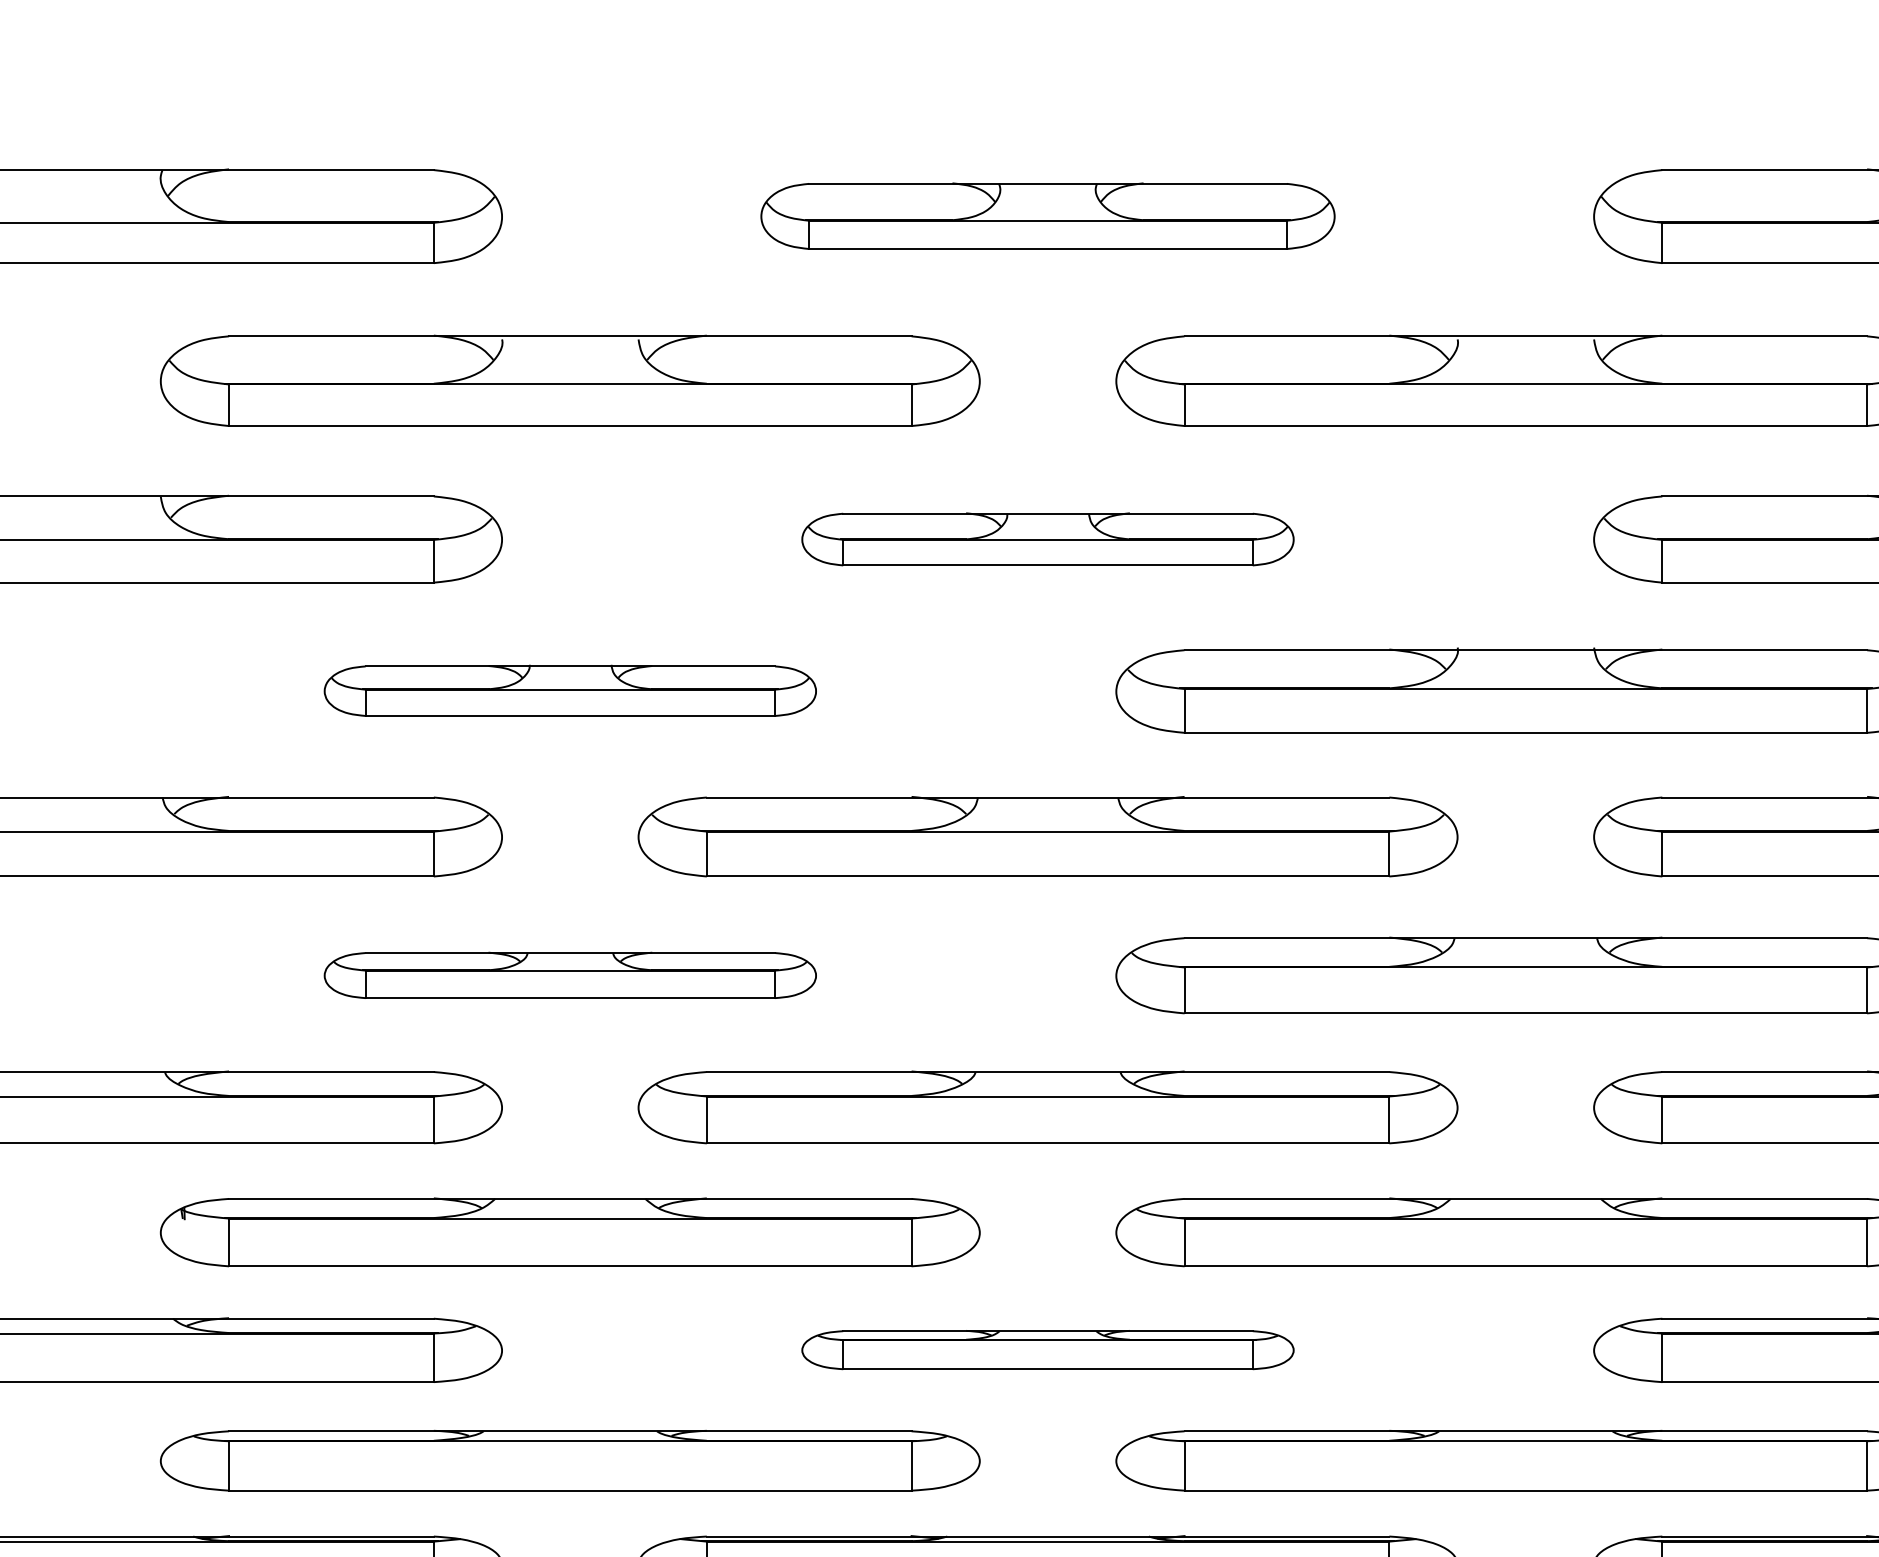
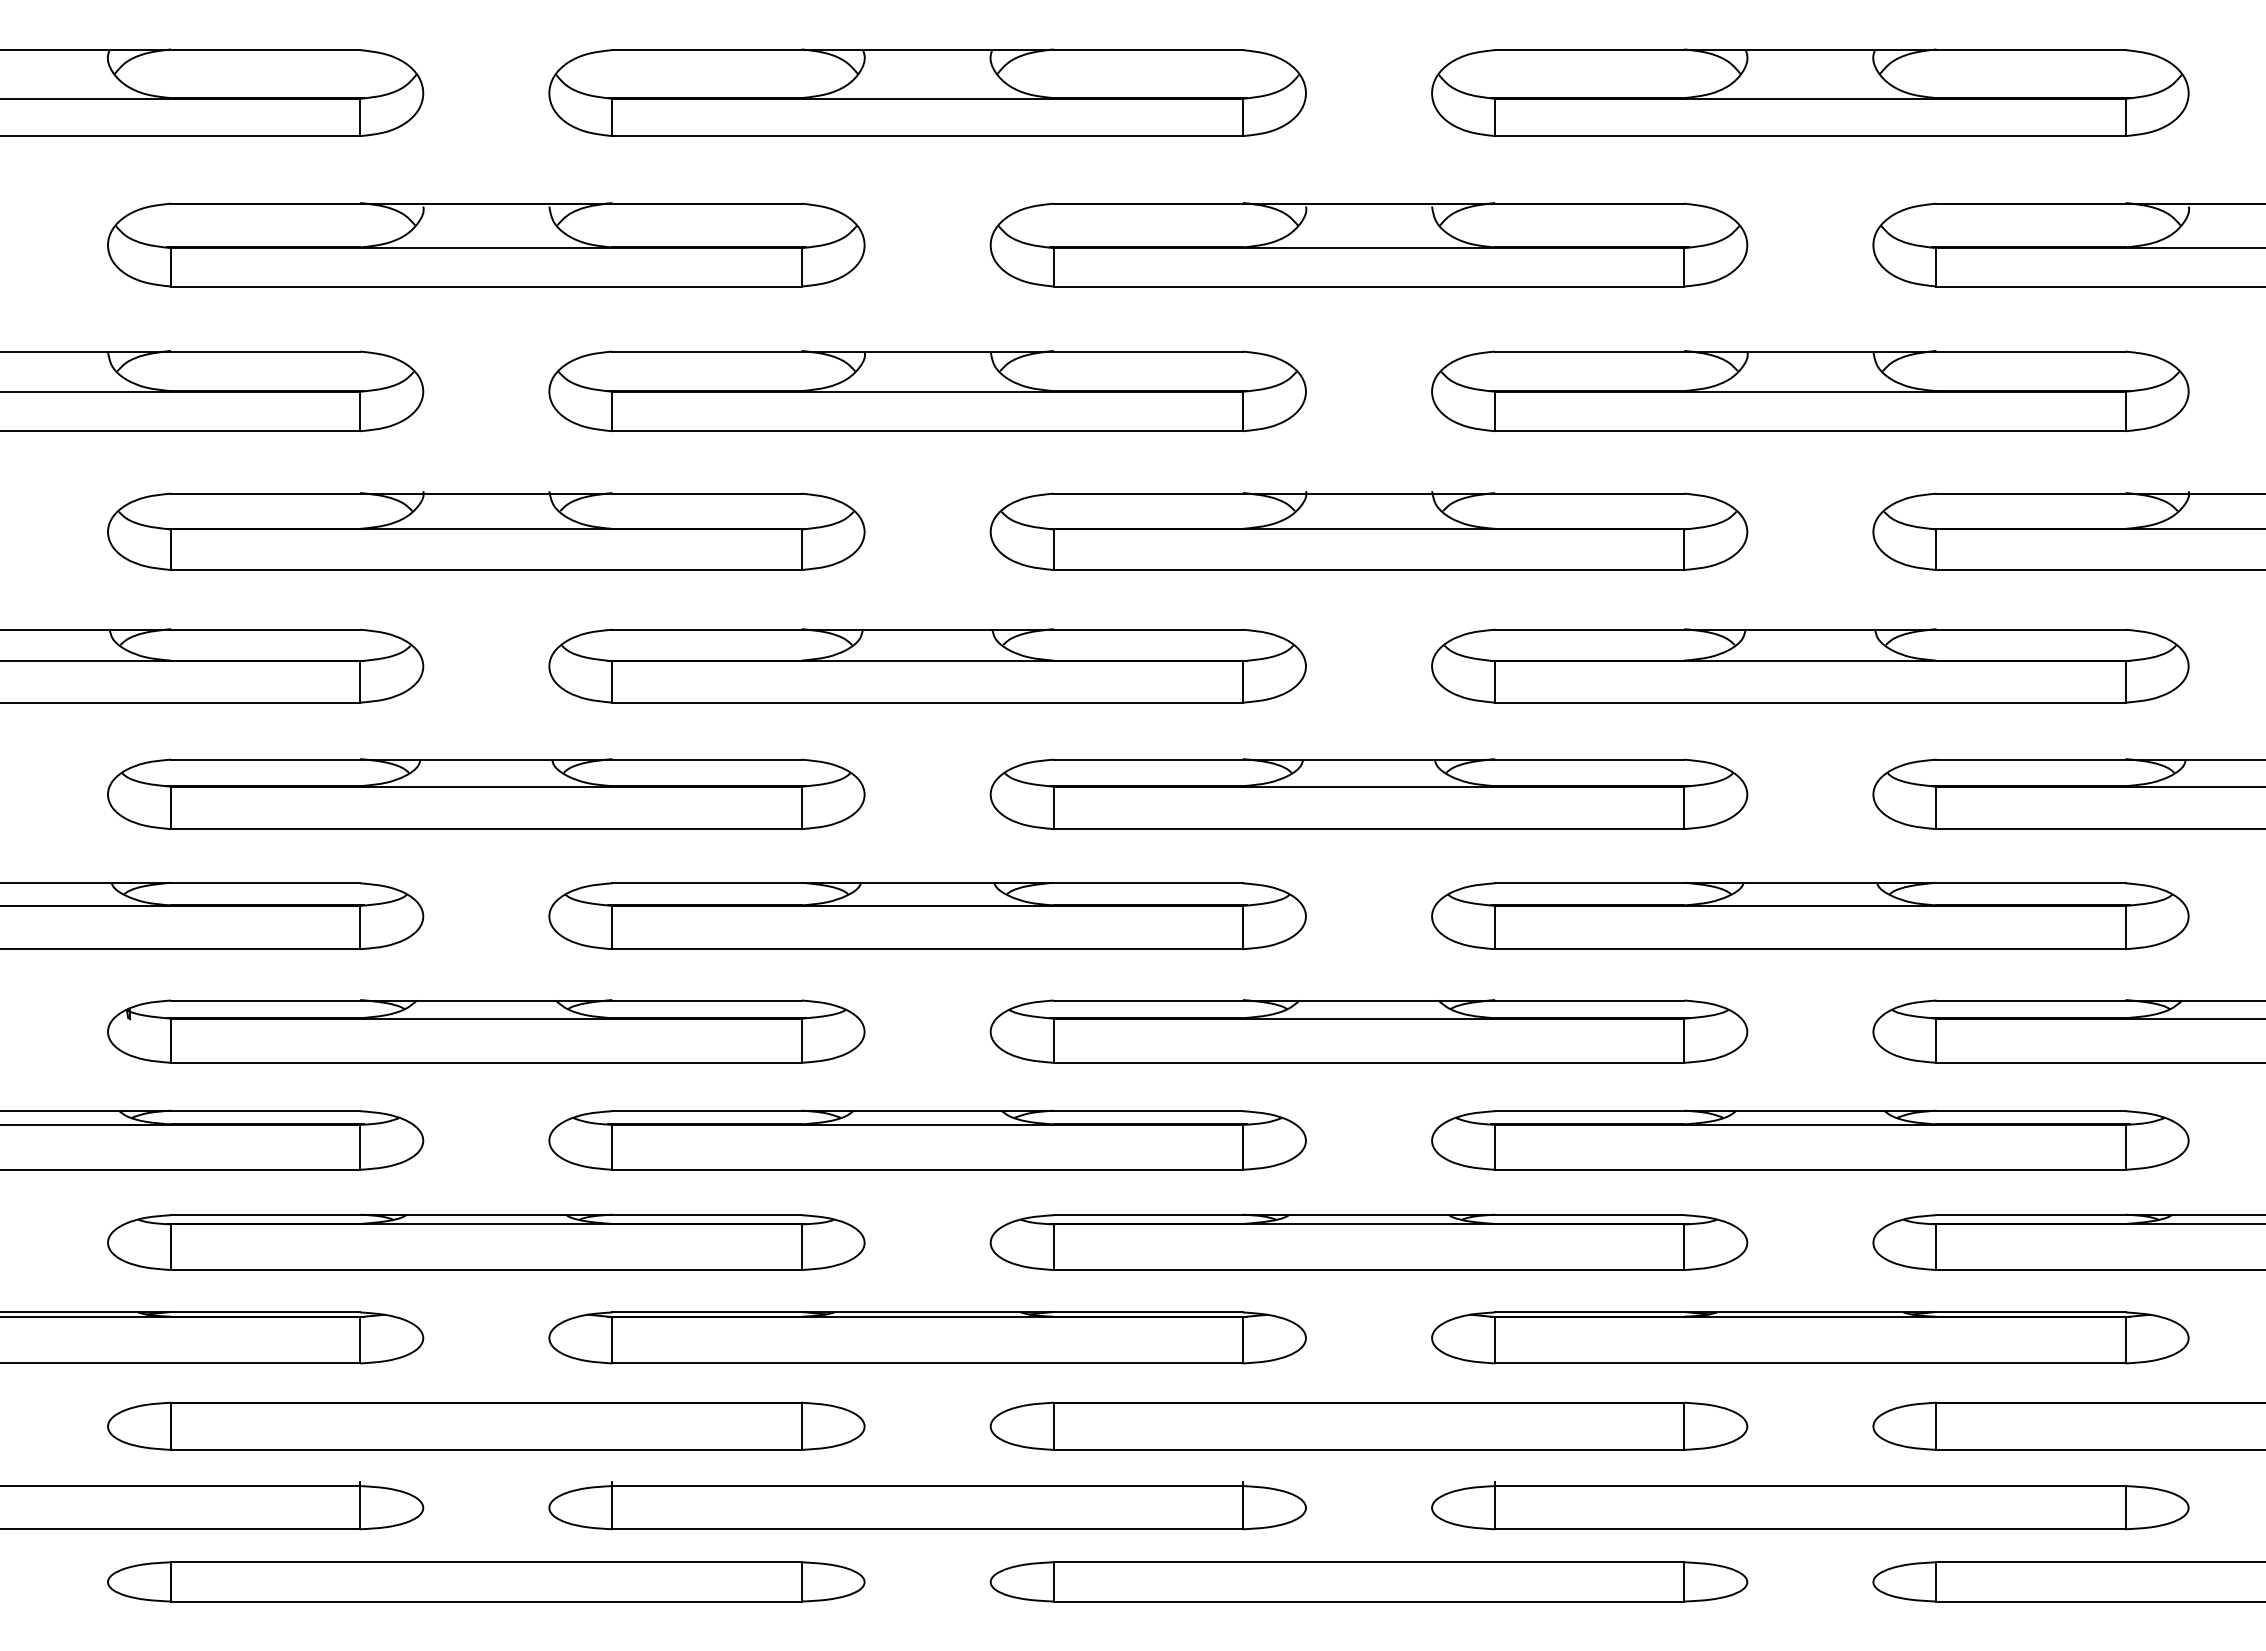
part: (1047, 215) -> (927, 92), size x1.43
part: (1047, 539) -> (927, 391), size x1.67
part: (570, 690) -> (486, 530), size x1.67
part: (570, 974) -> (486, 793), size x1.67
part: (1047, 1349) -> (927, 1139), size x1.67

